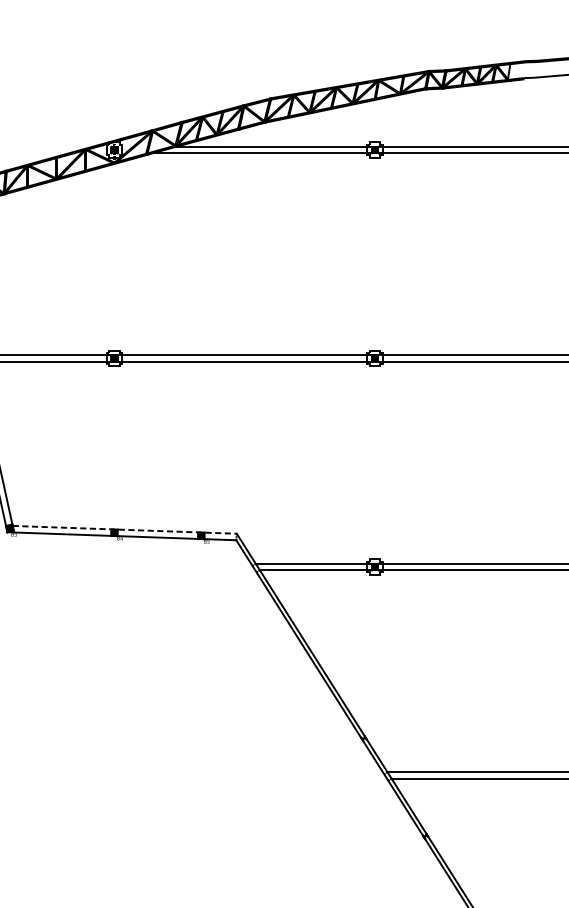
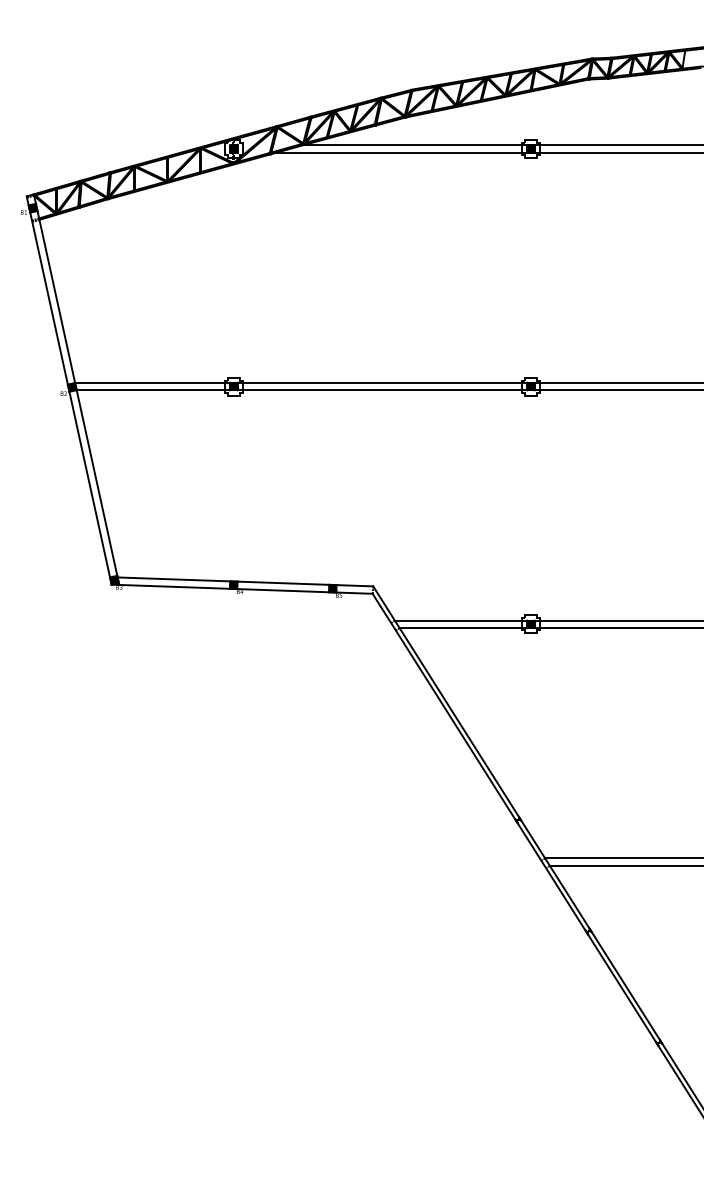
line: (124, 529) -> (245, 581), dashed -> solid

